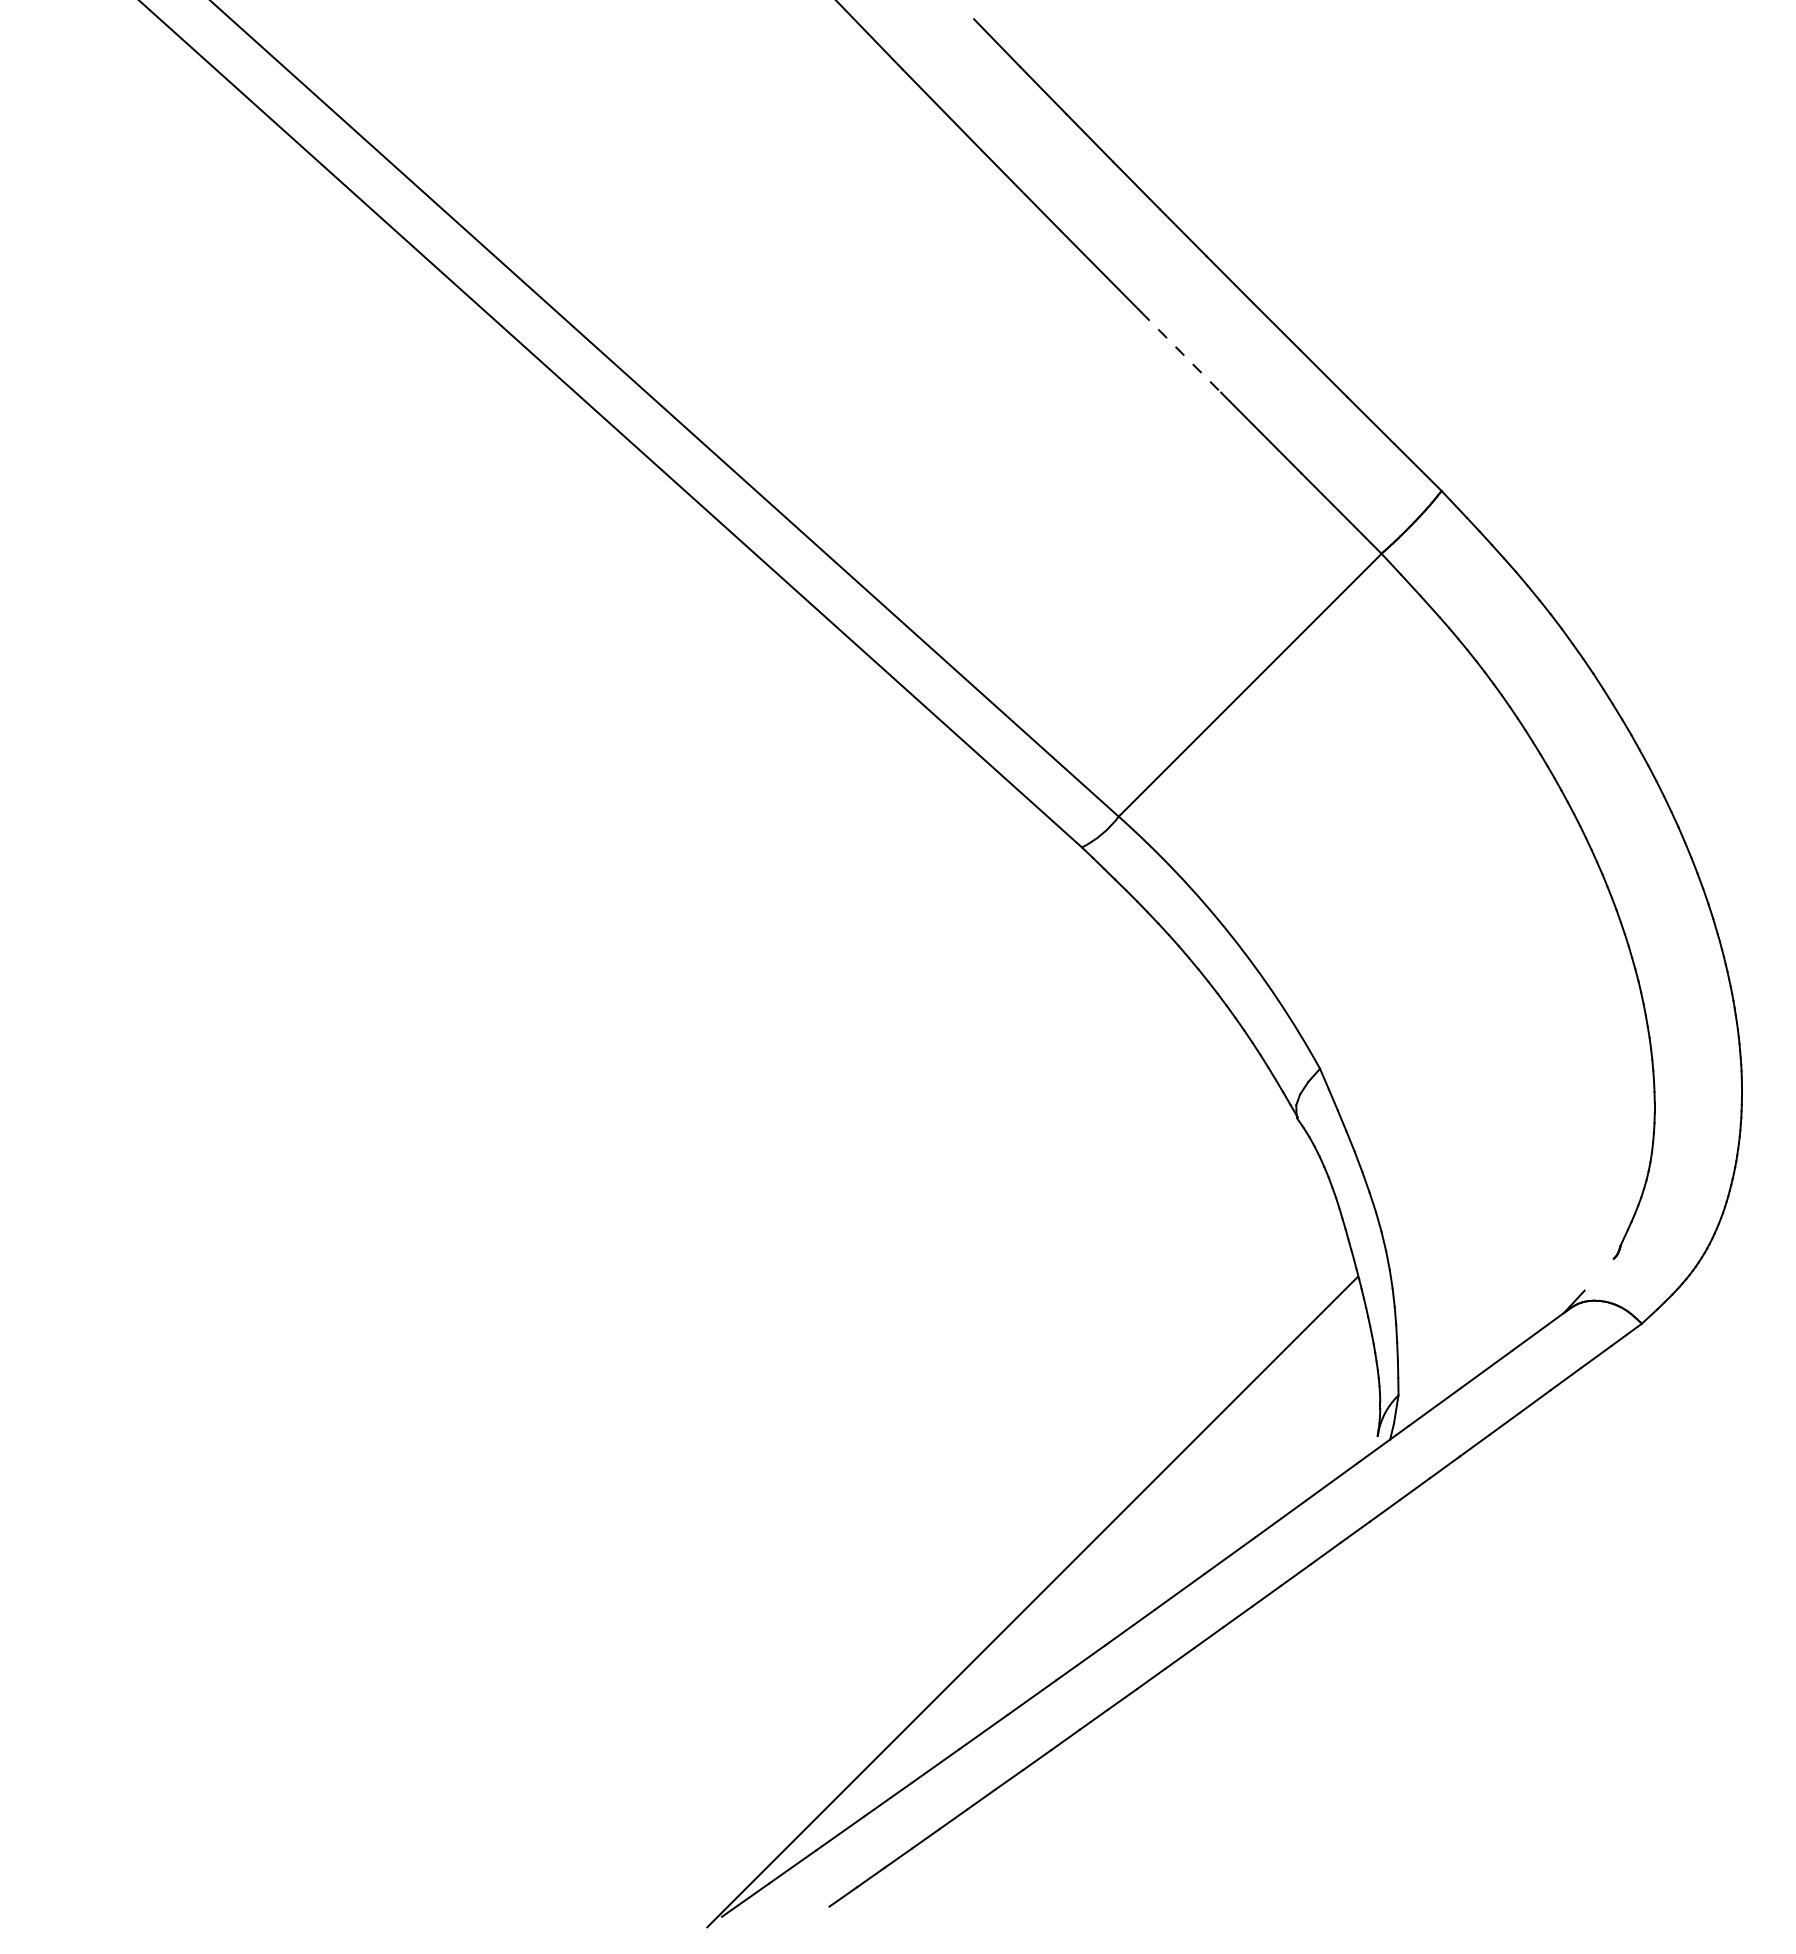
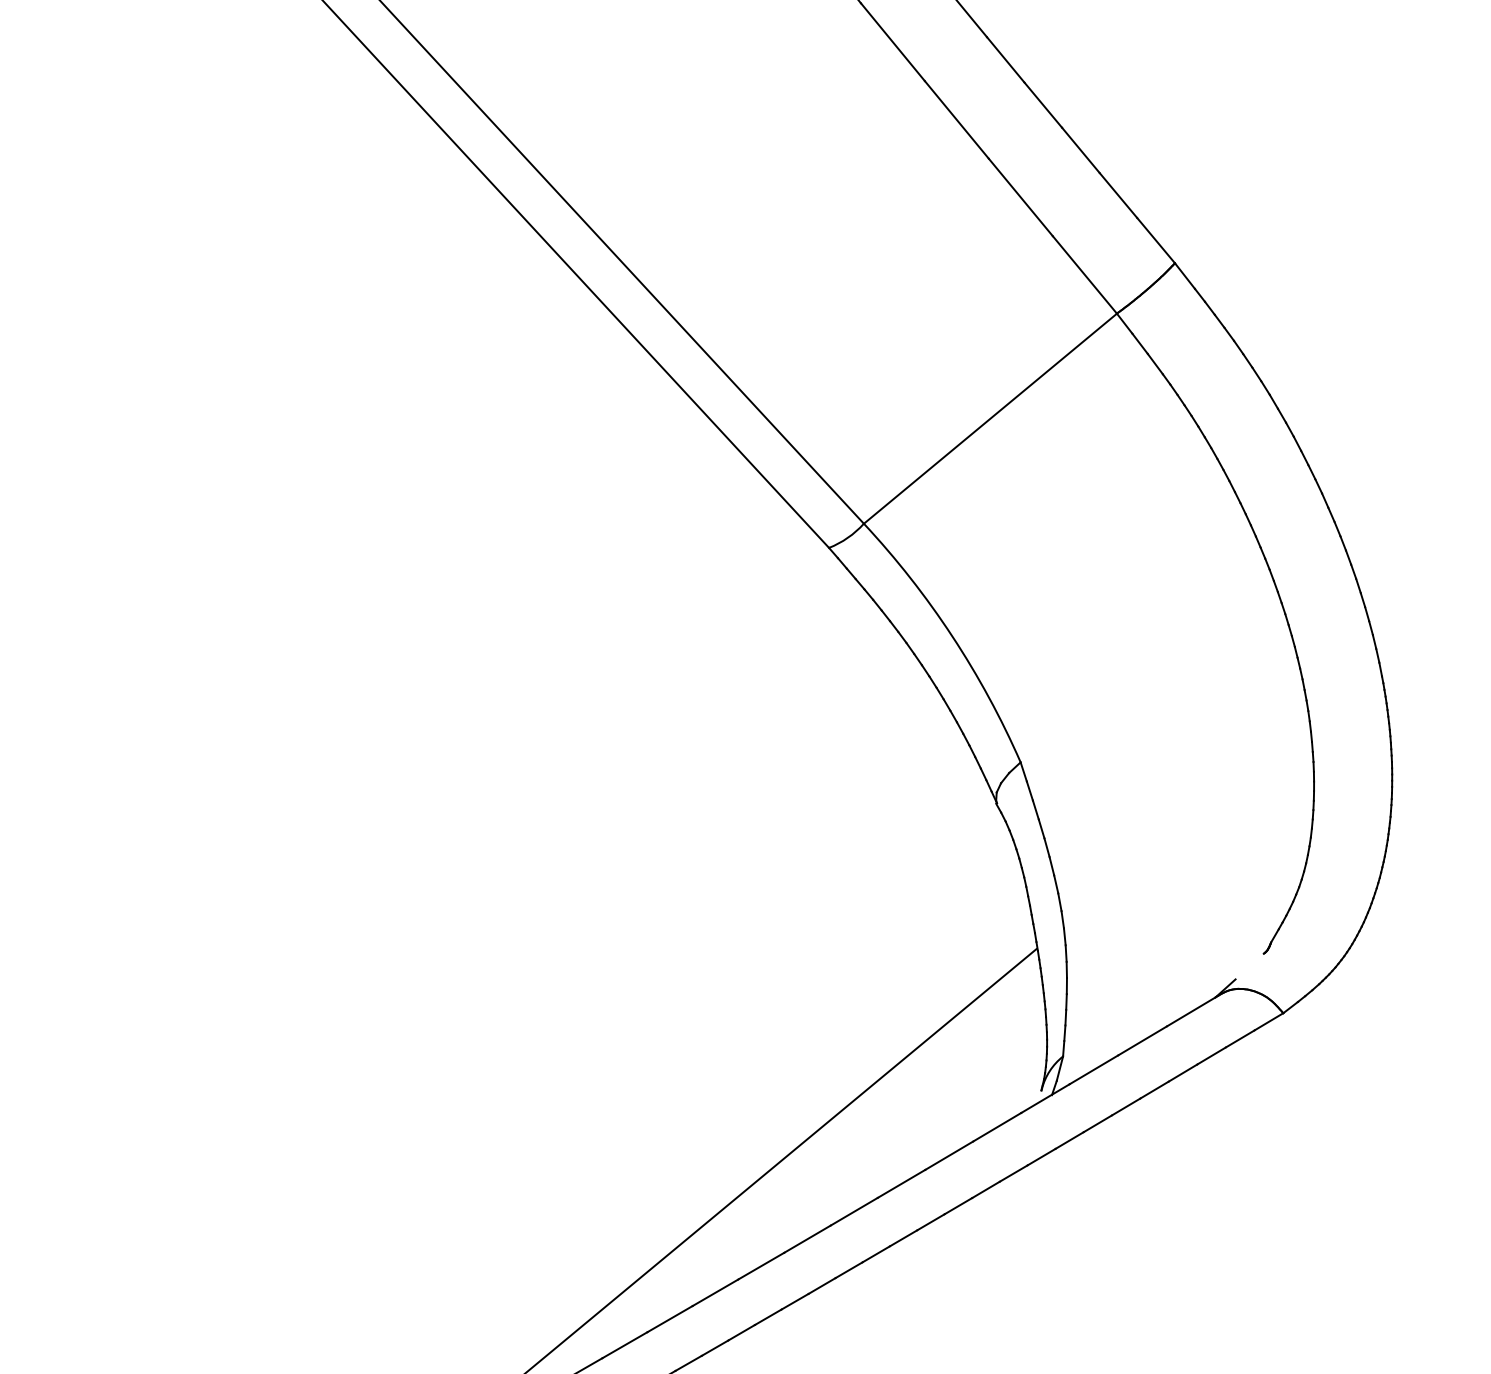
line: (1181, 352) -> (957, 120), dashed -> solid

